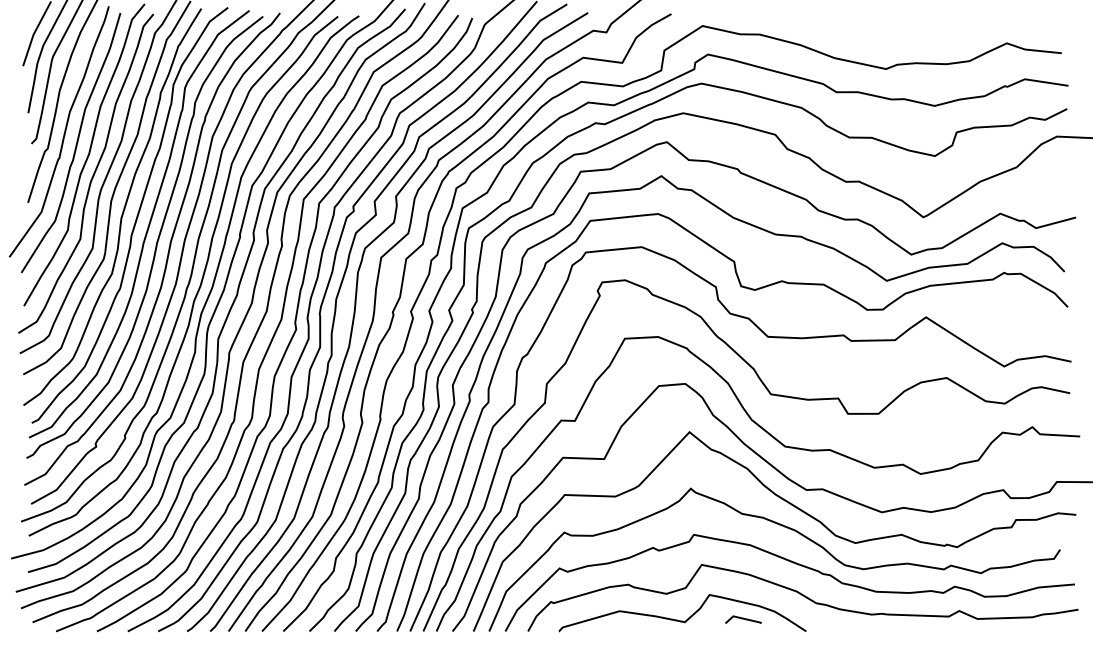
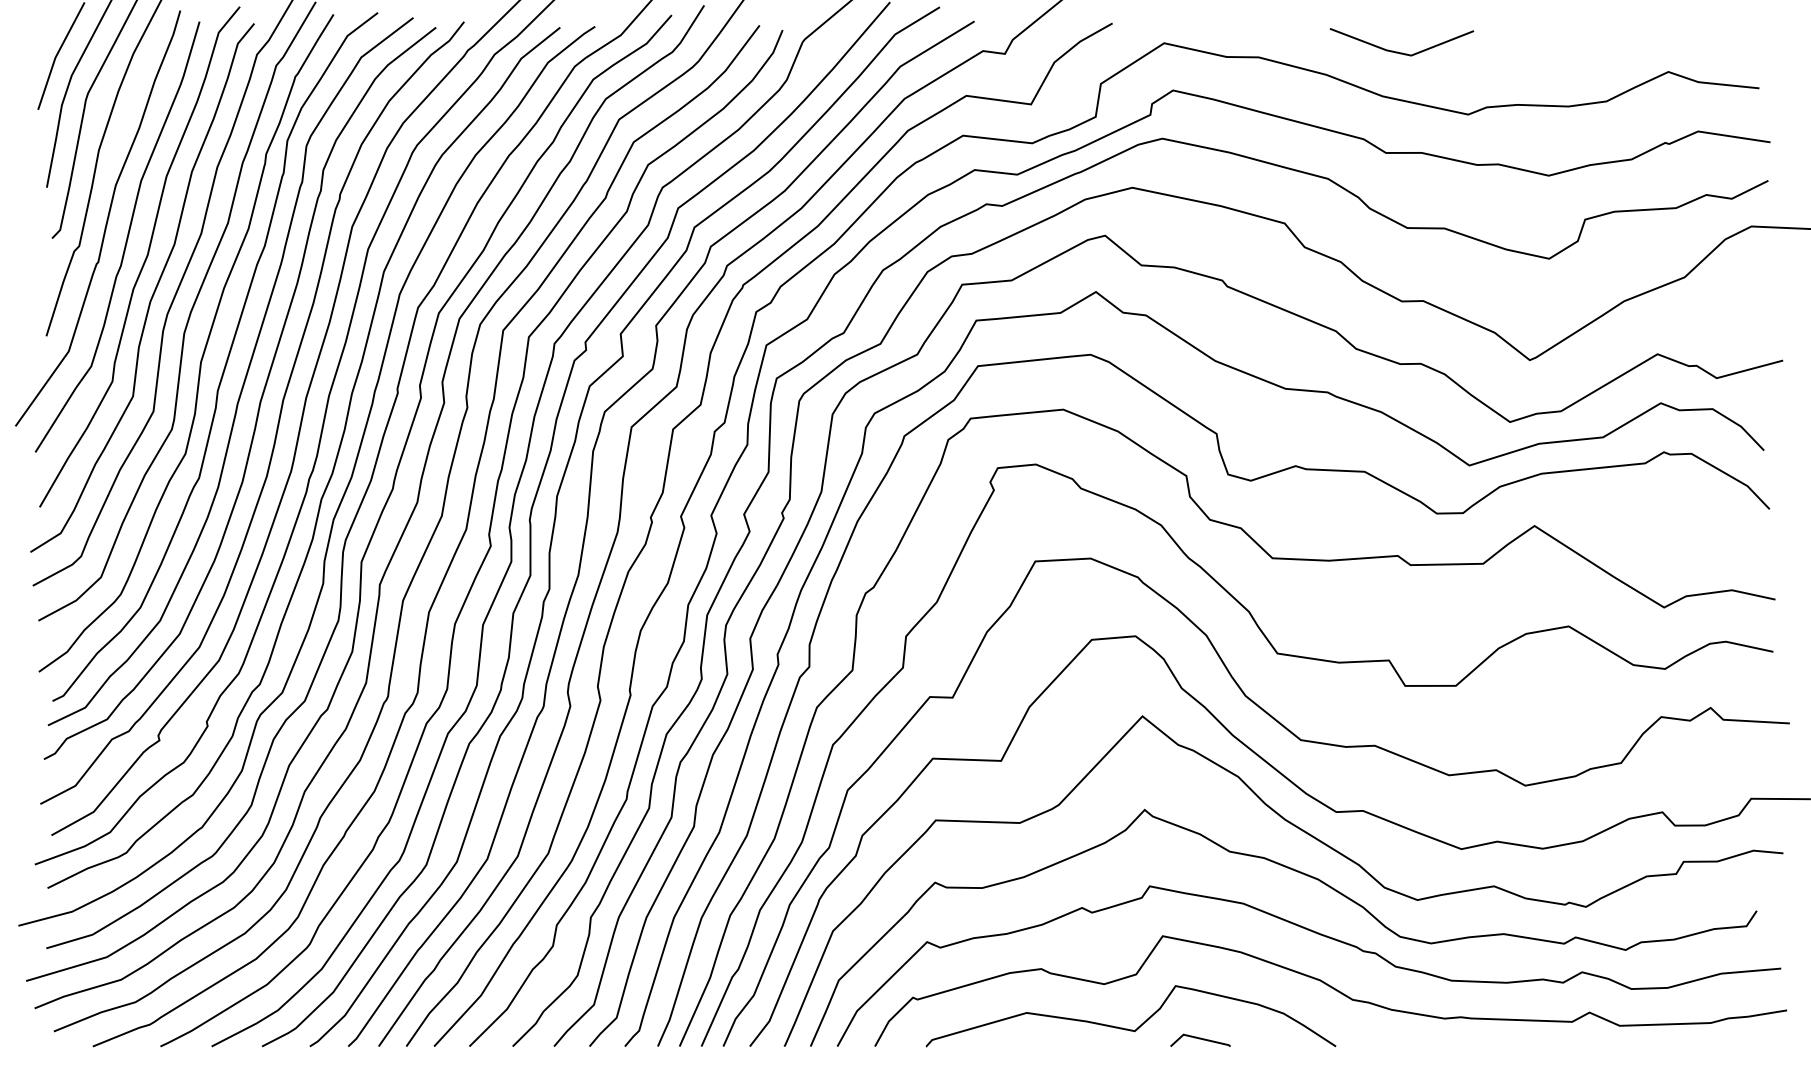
line: (843, 30) -> (1397, 50), added
line: (743, 619) -> (1200, 1039), moved

